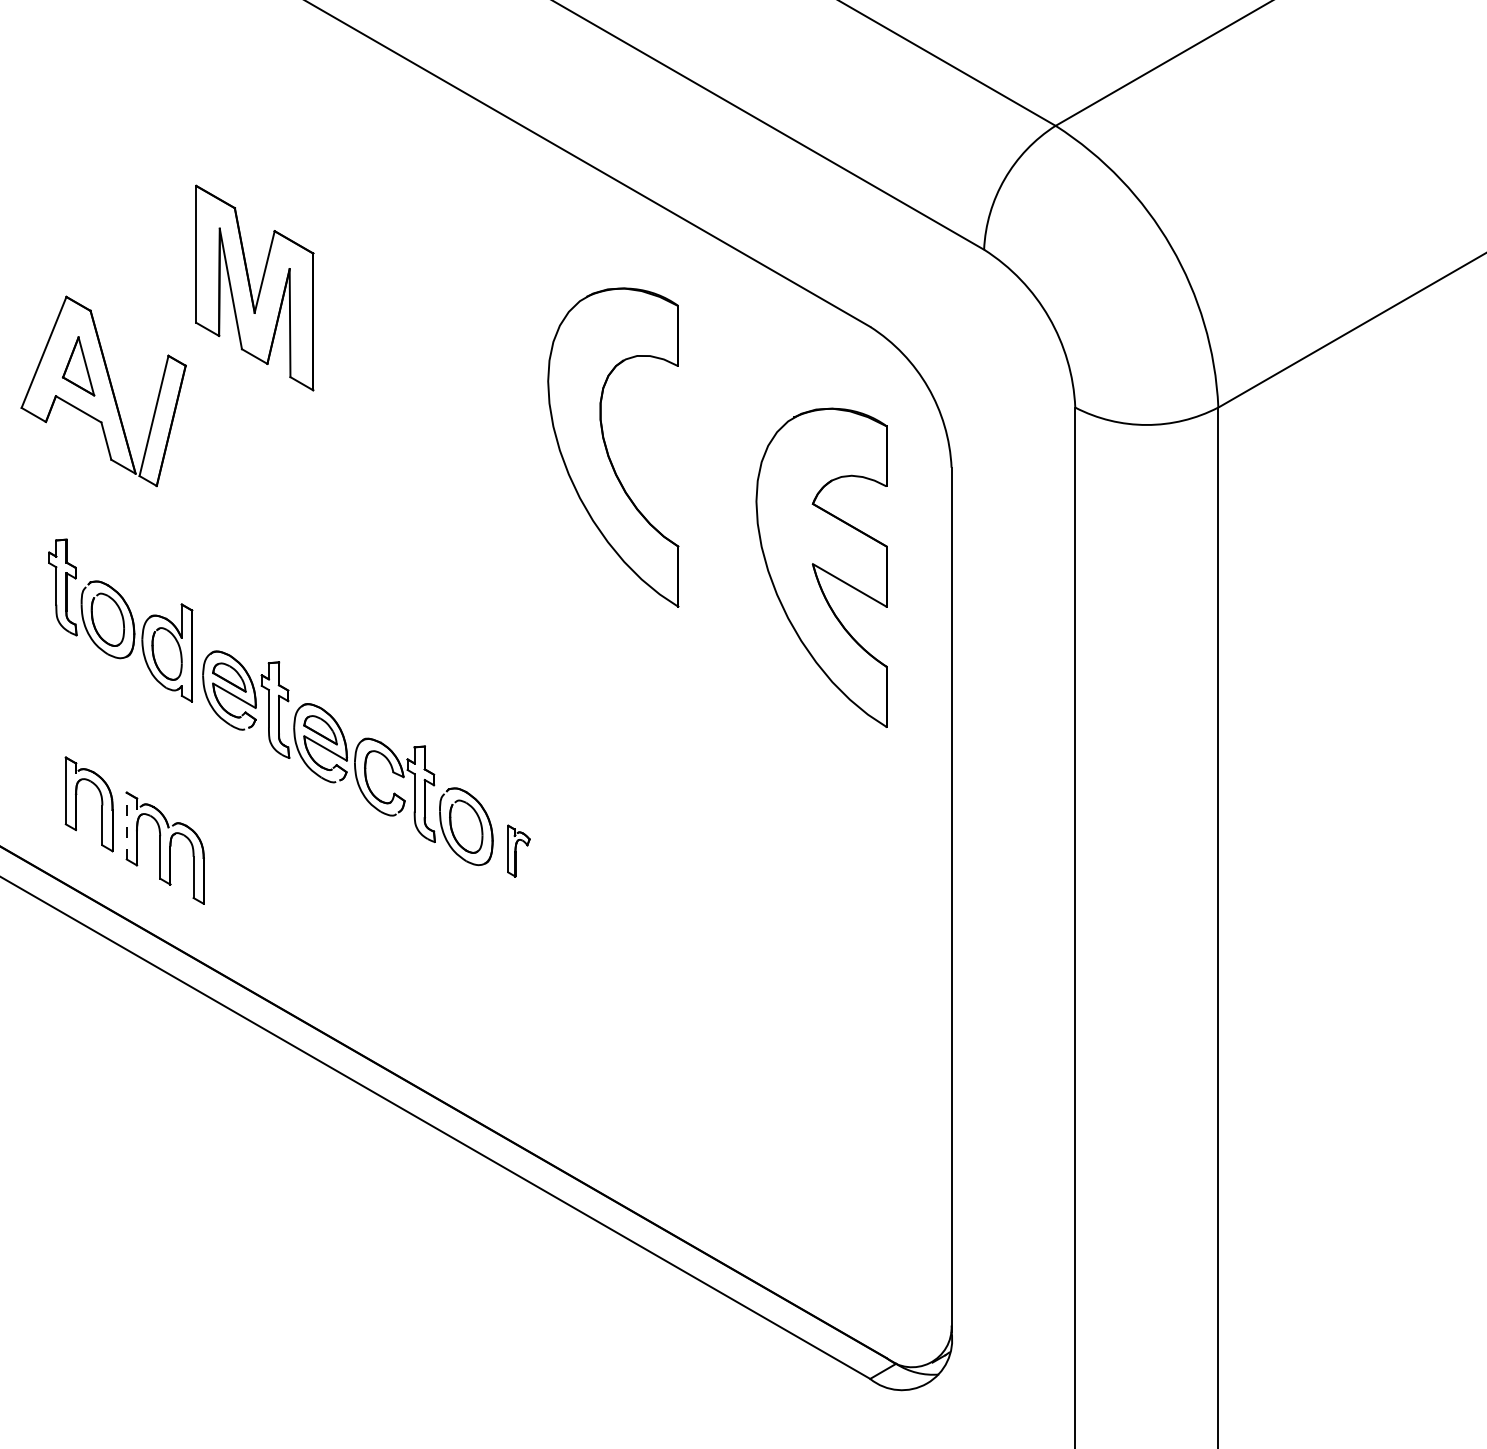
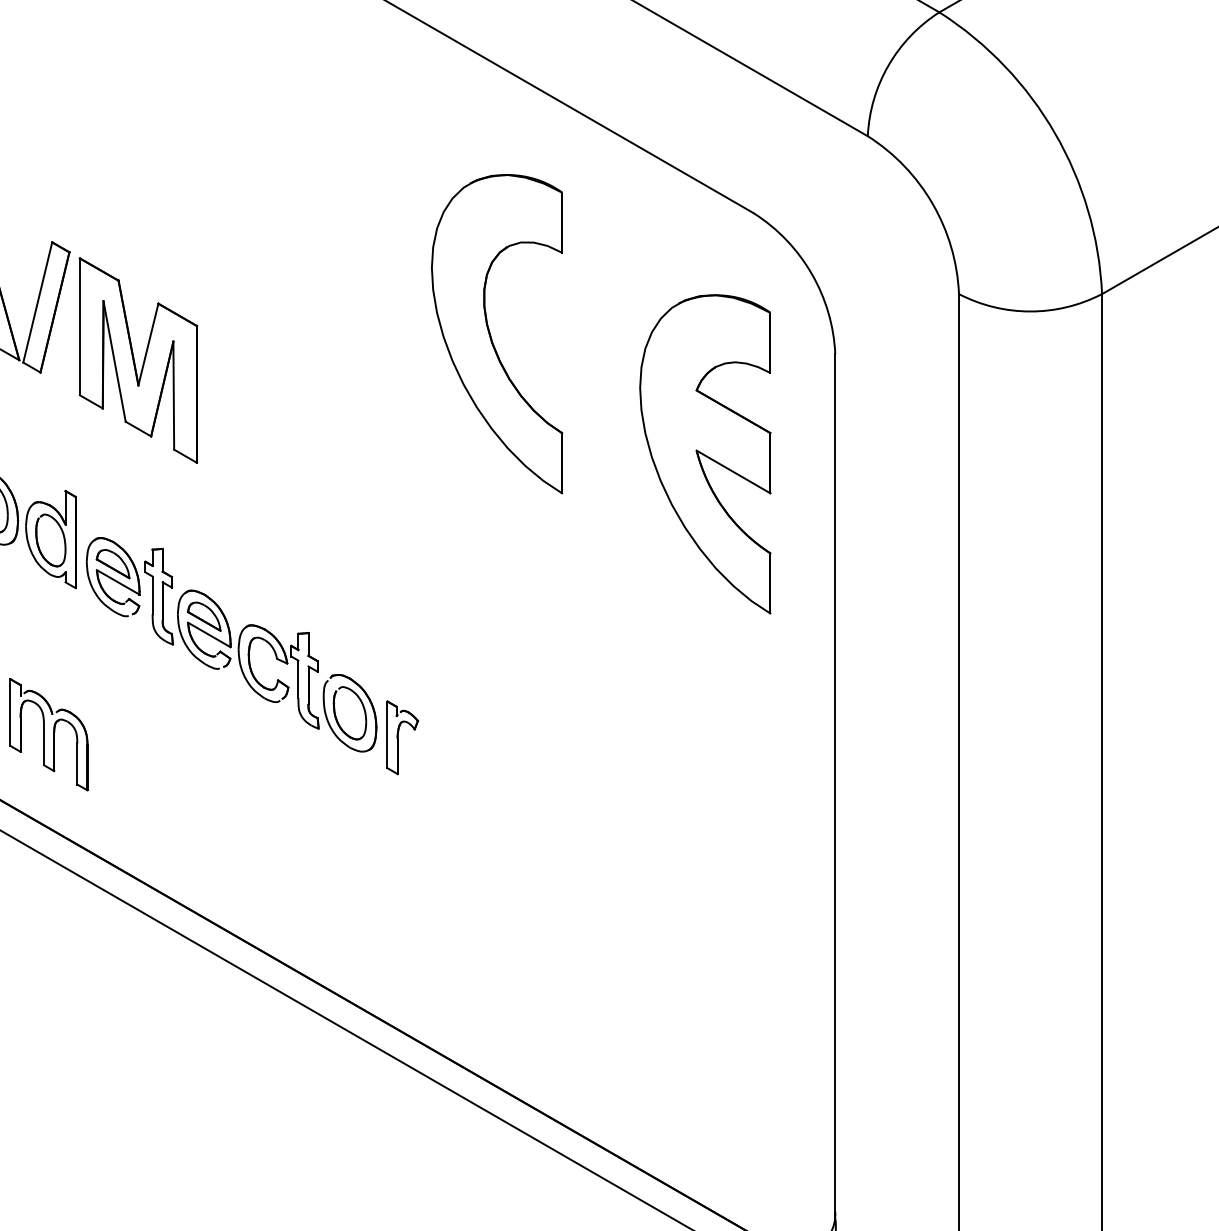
part: (254, 287) -> (138, 360), moved
line: (126, 825) -> (10, 712), dashed -> solid
part: (518, 850) -> (402, 737), size x1.43

